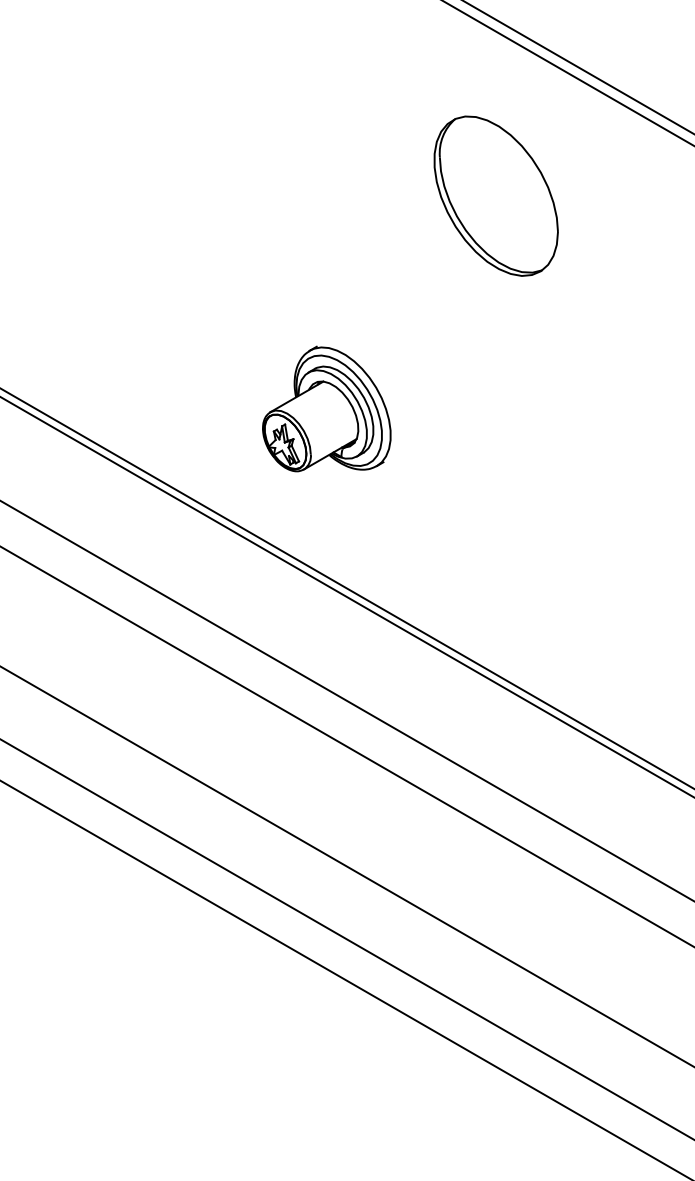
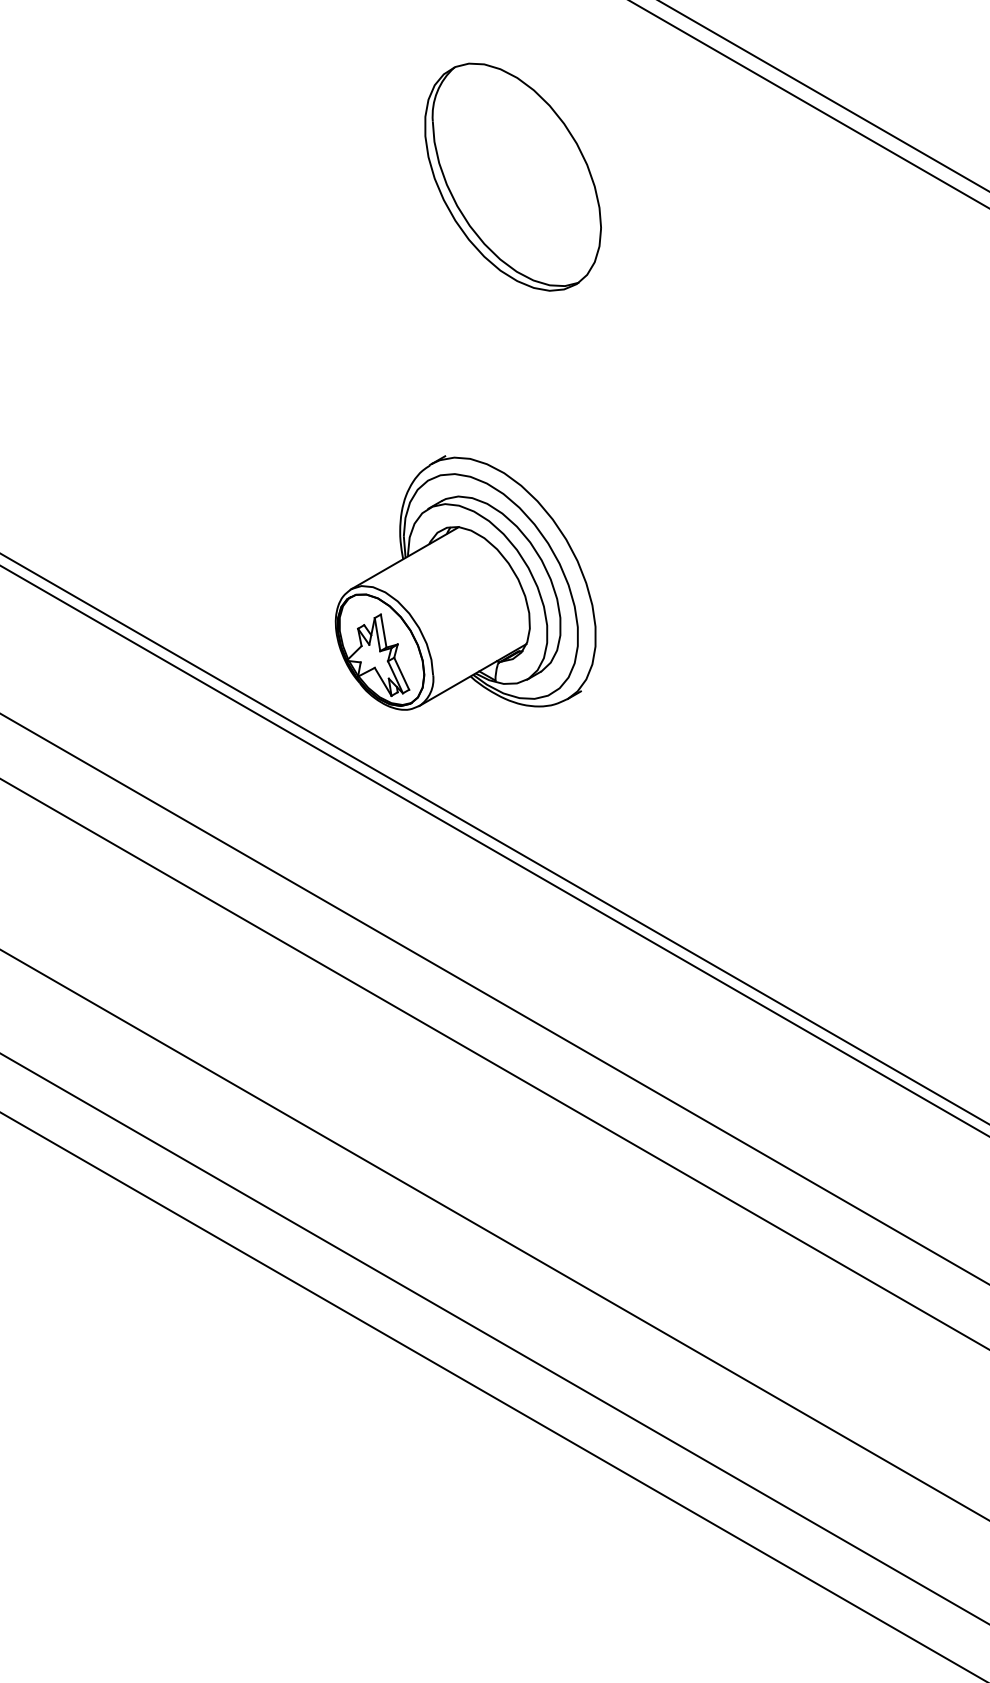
part: (495, 195) -> (512, 176), moved
part: (326, 408) -> (465, 582), size x1.43

